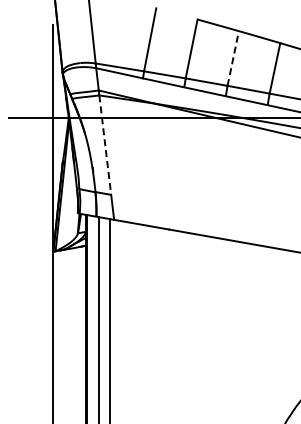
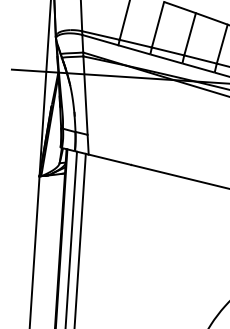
line: (233, 58) -> (190, 34), dashed -> solid
line: (105, 145) -> (85, 95), dashed -> solid

